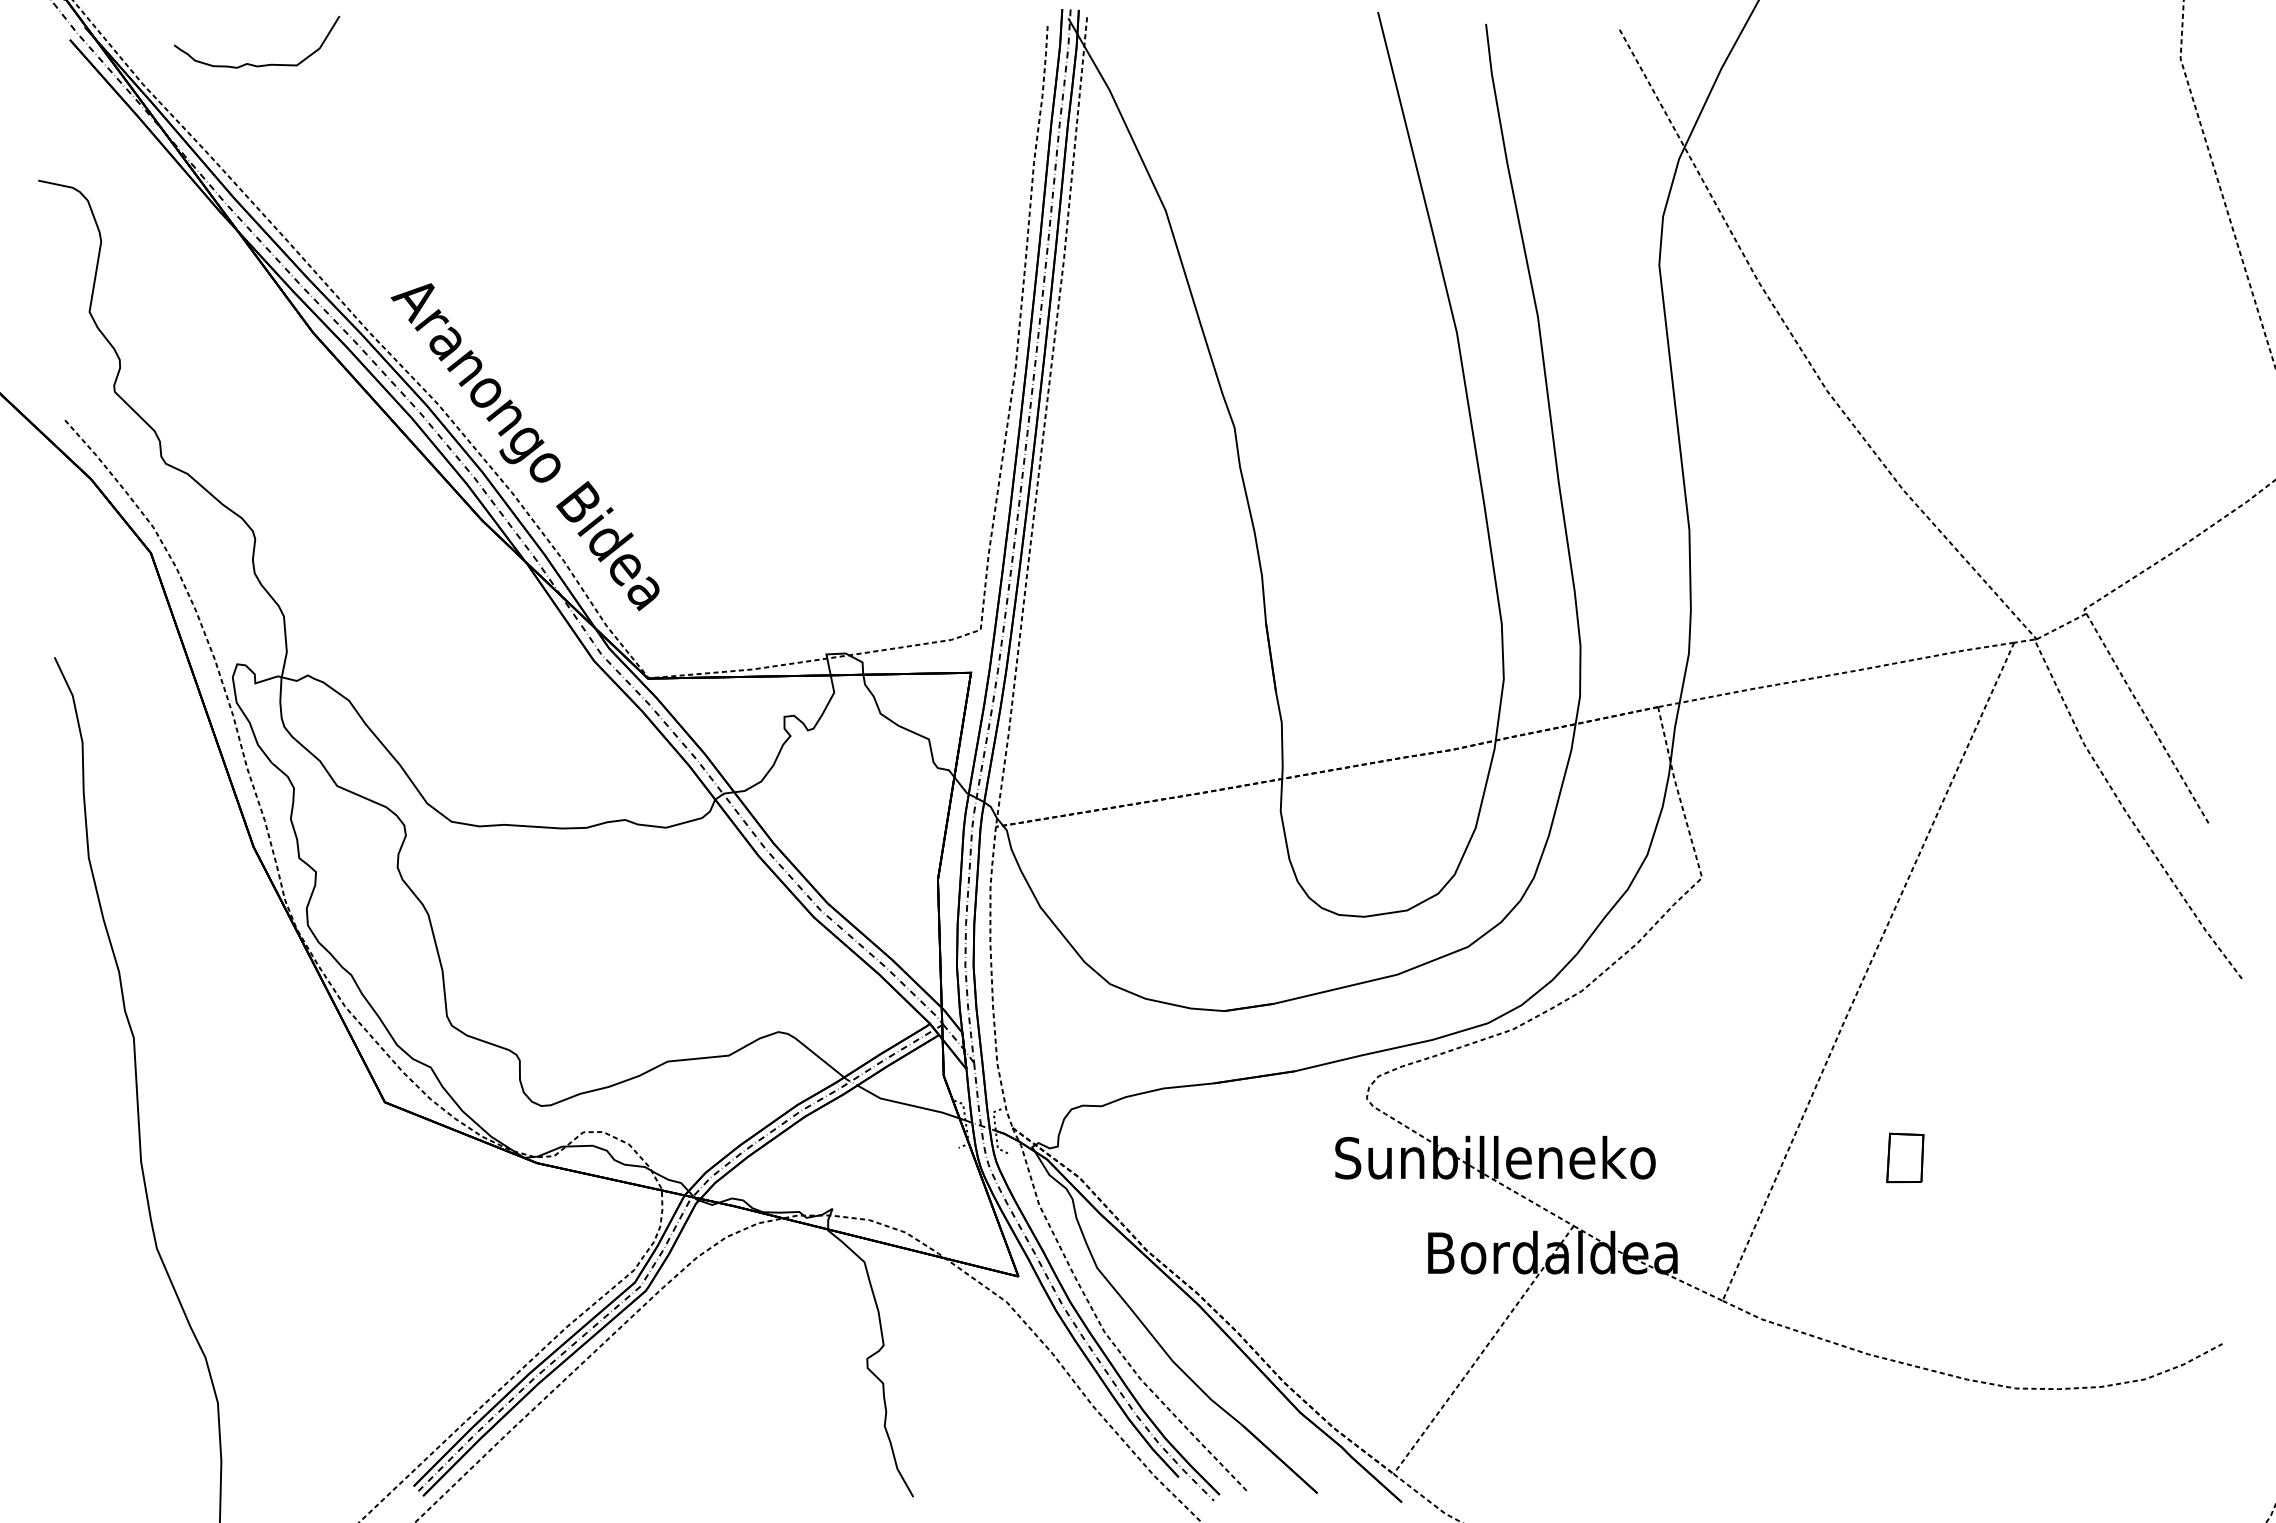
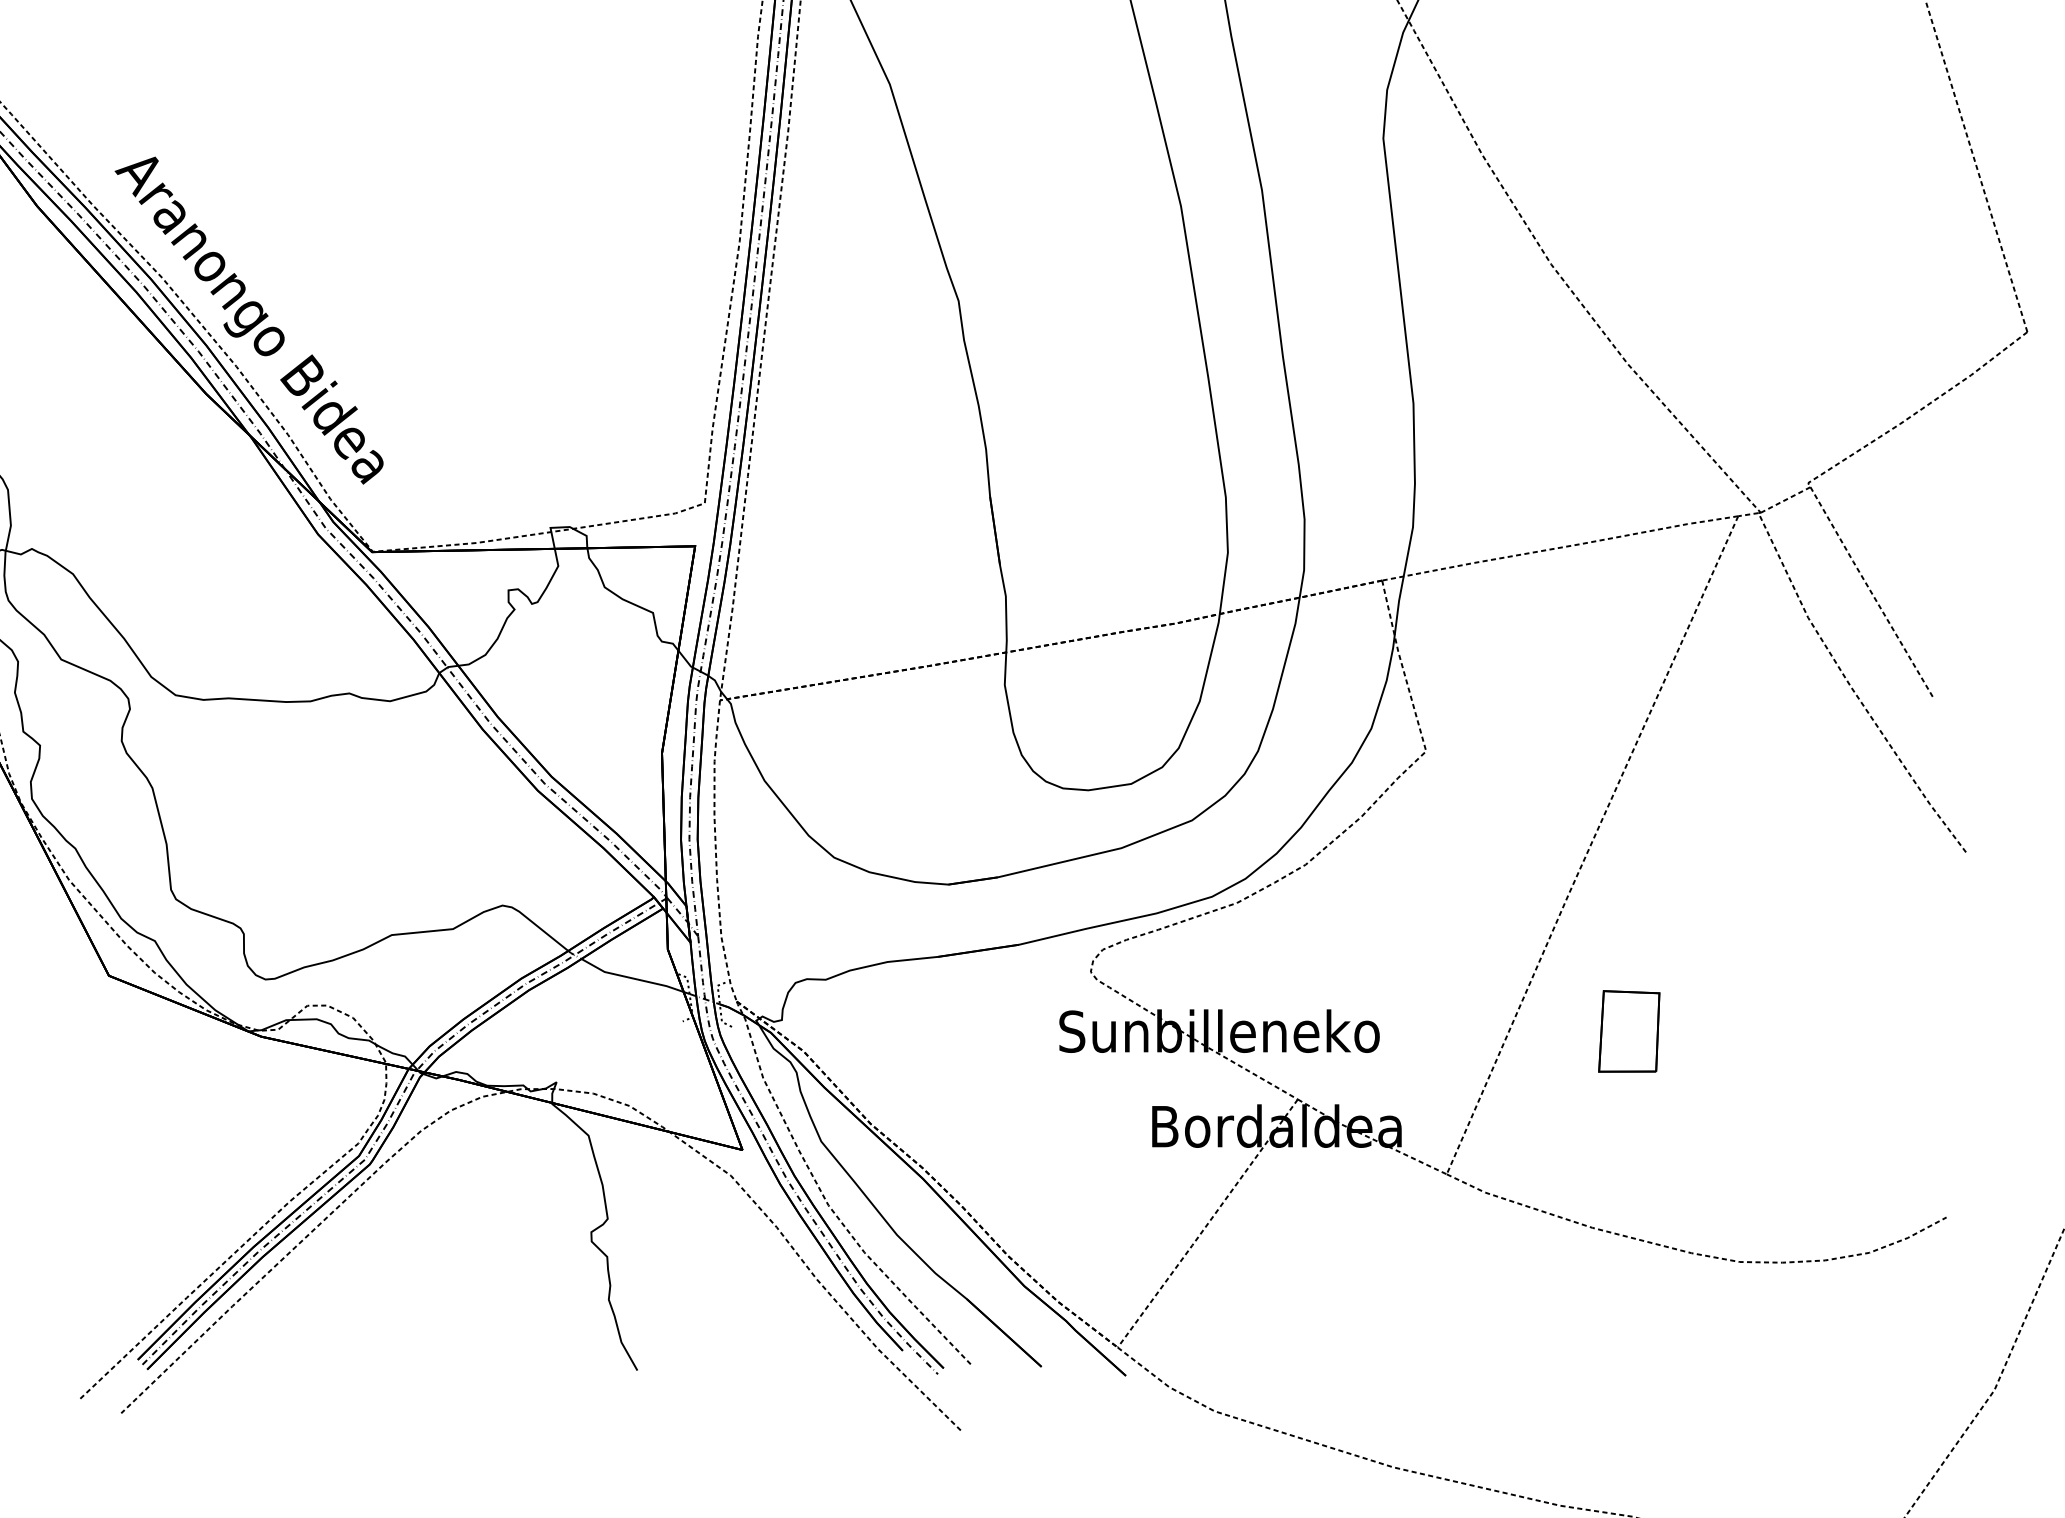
part: (1905, 1157) -> (1629, 1031), size x1.67

